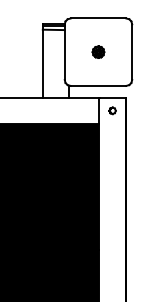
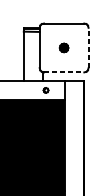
line: (132, 52) -> (88, 48), solid -> dashed
line: (98, 85) -> (64, 72), solid -> dashed
part: (112, 110) -> (46, 90), moved

